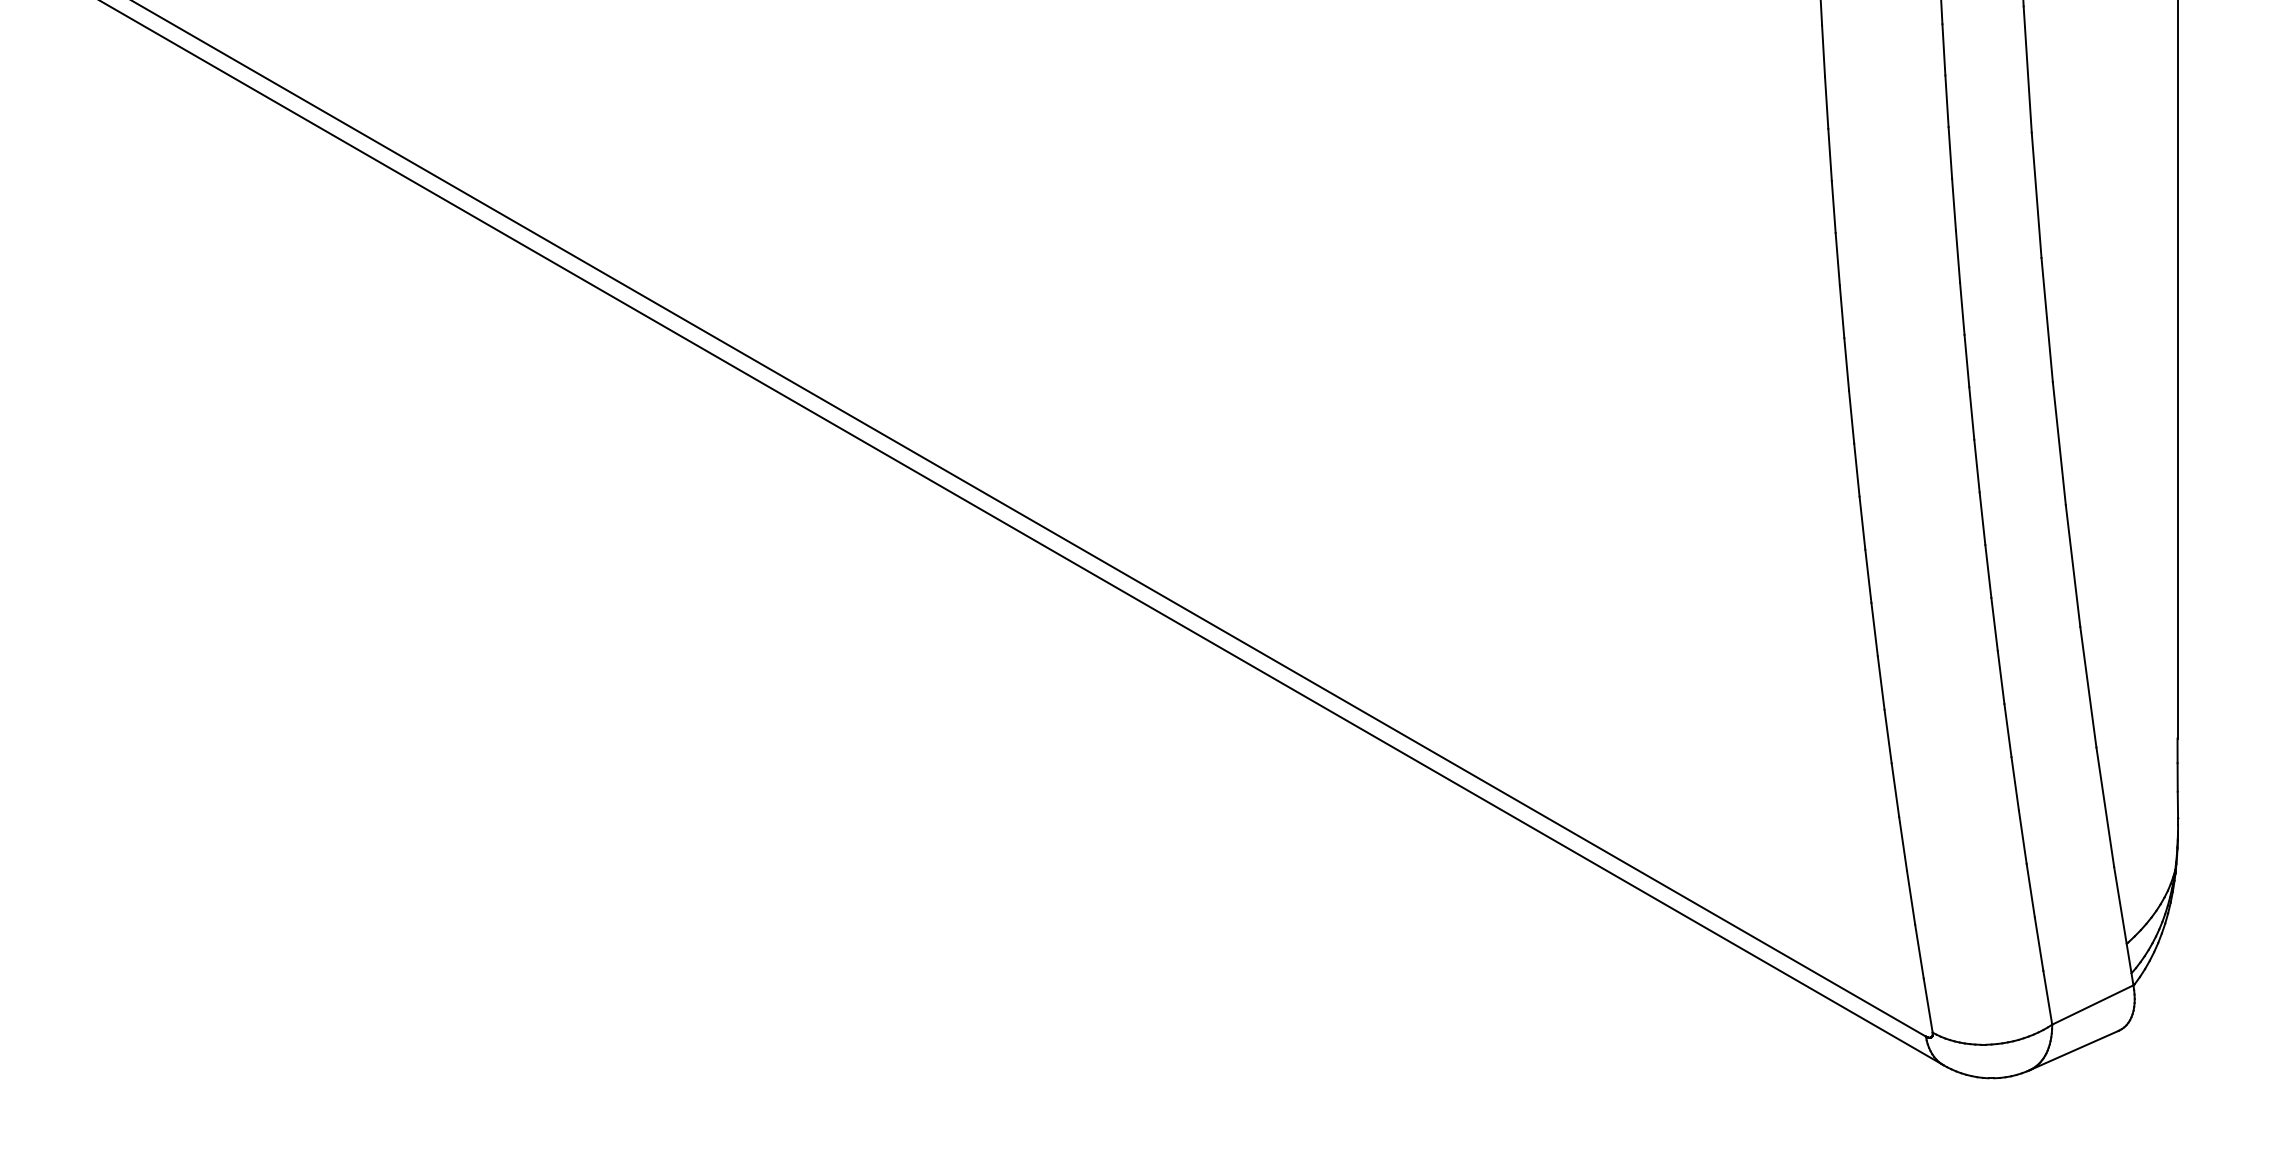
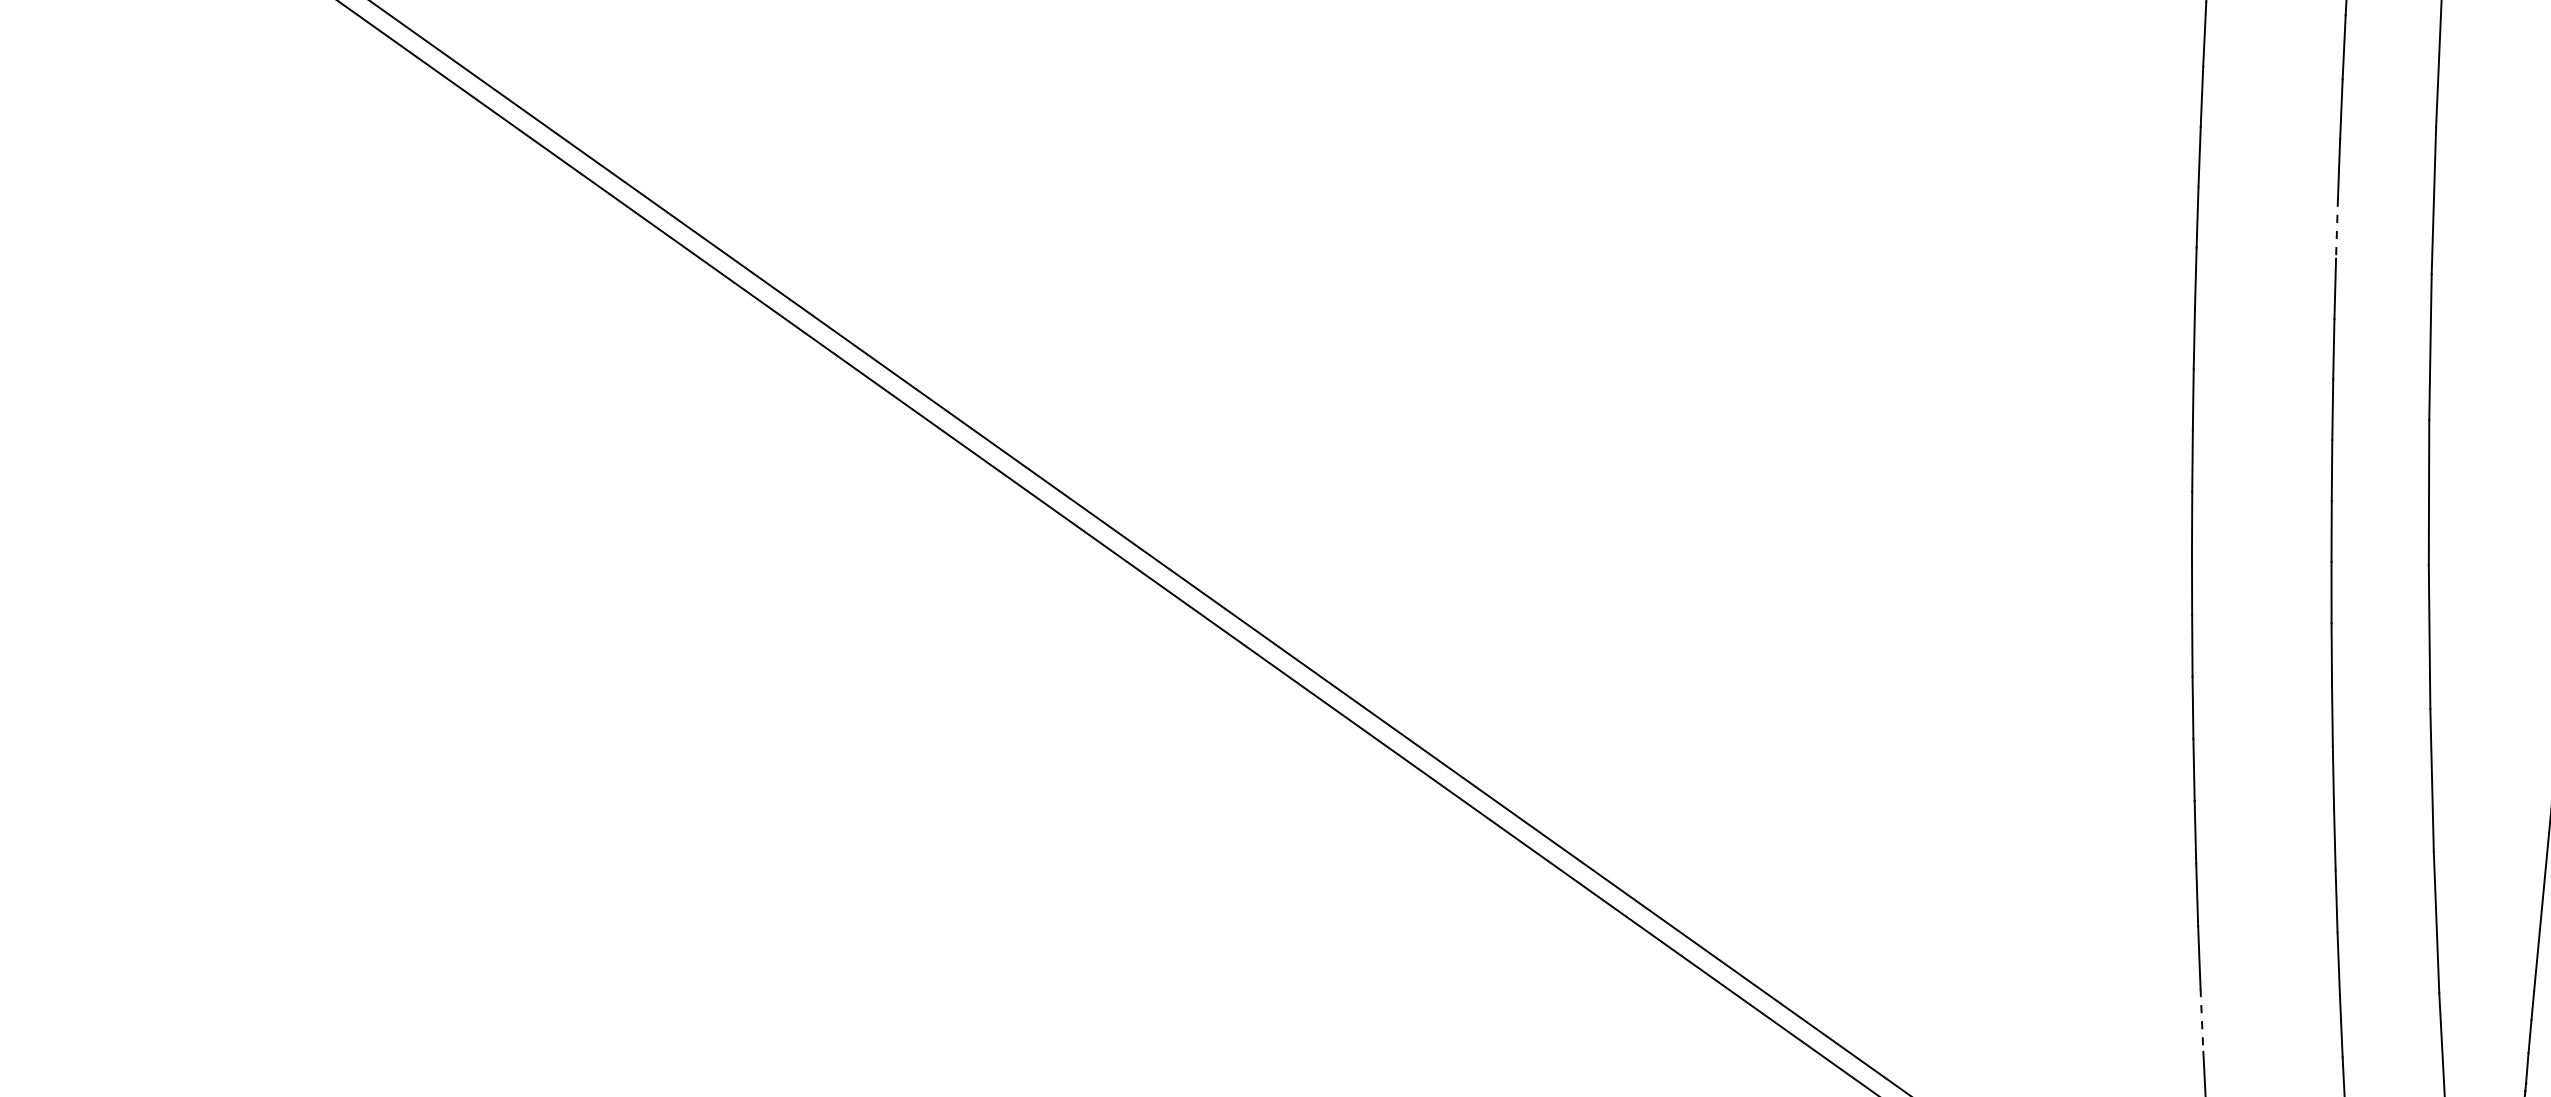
line: (1947, 101) -> (2337, 228), solid -> dashed
line: (1895, 790) -> (2201, 1020), solid -> dashed

